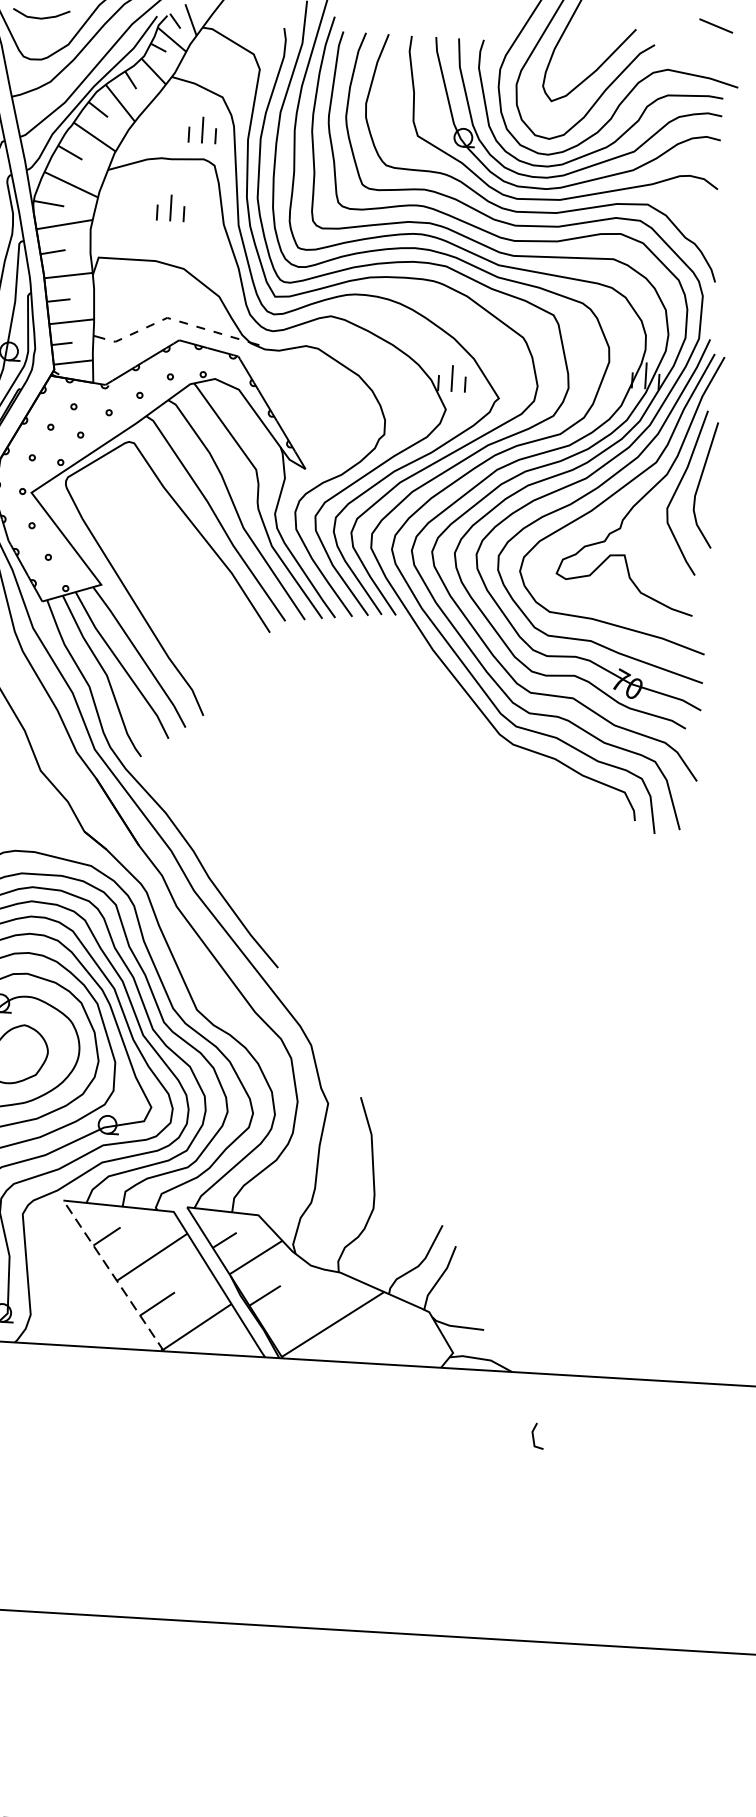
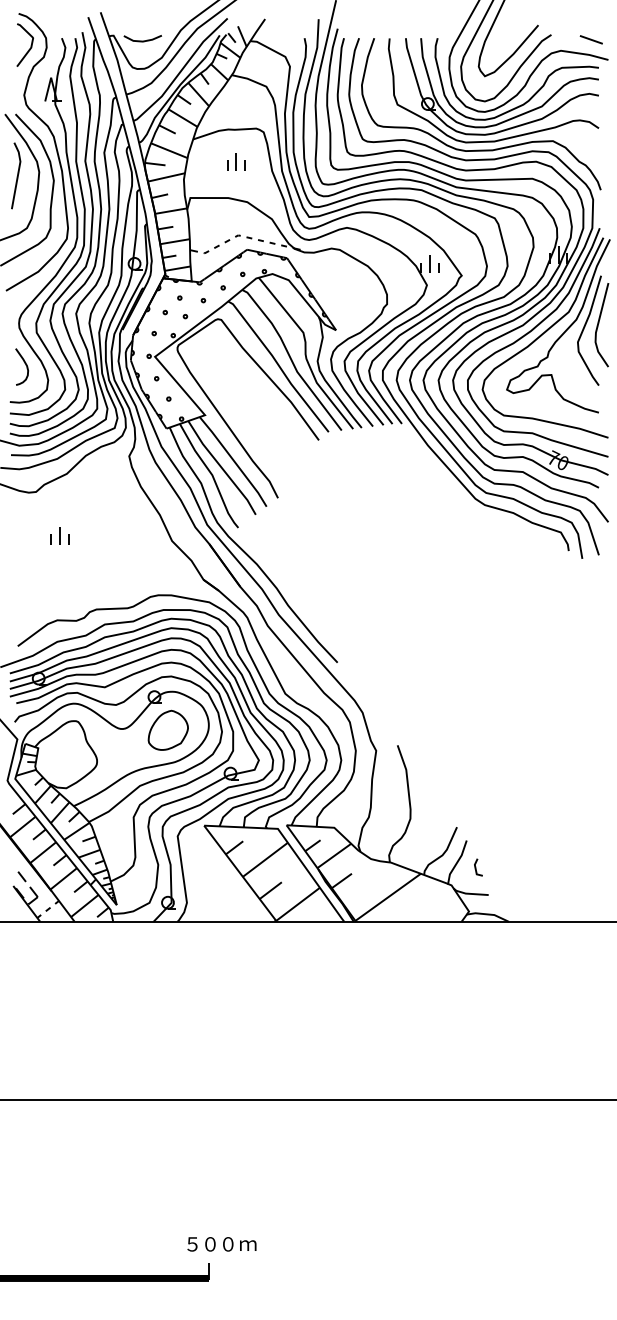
line: (714, 25) -> (590, 39), moved
part: (202, 129) -> (254, 108), removed
line: (113, 1275) -> (240, 873), dashed -> solid
line: (534, 1436) -> (476, 867), moved

